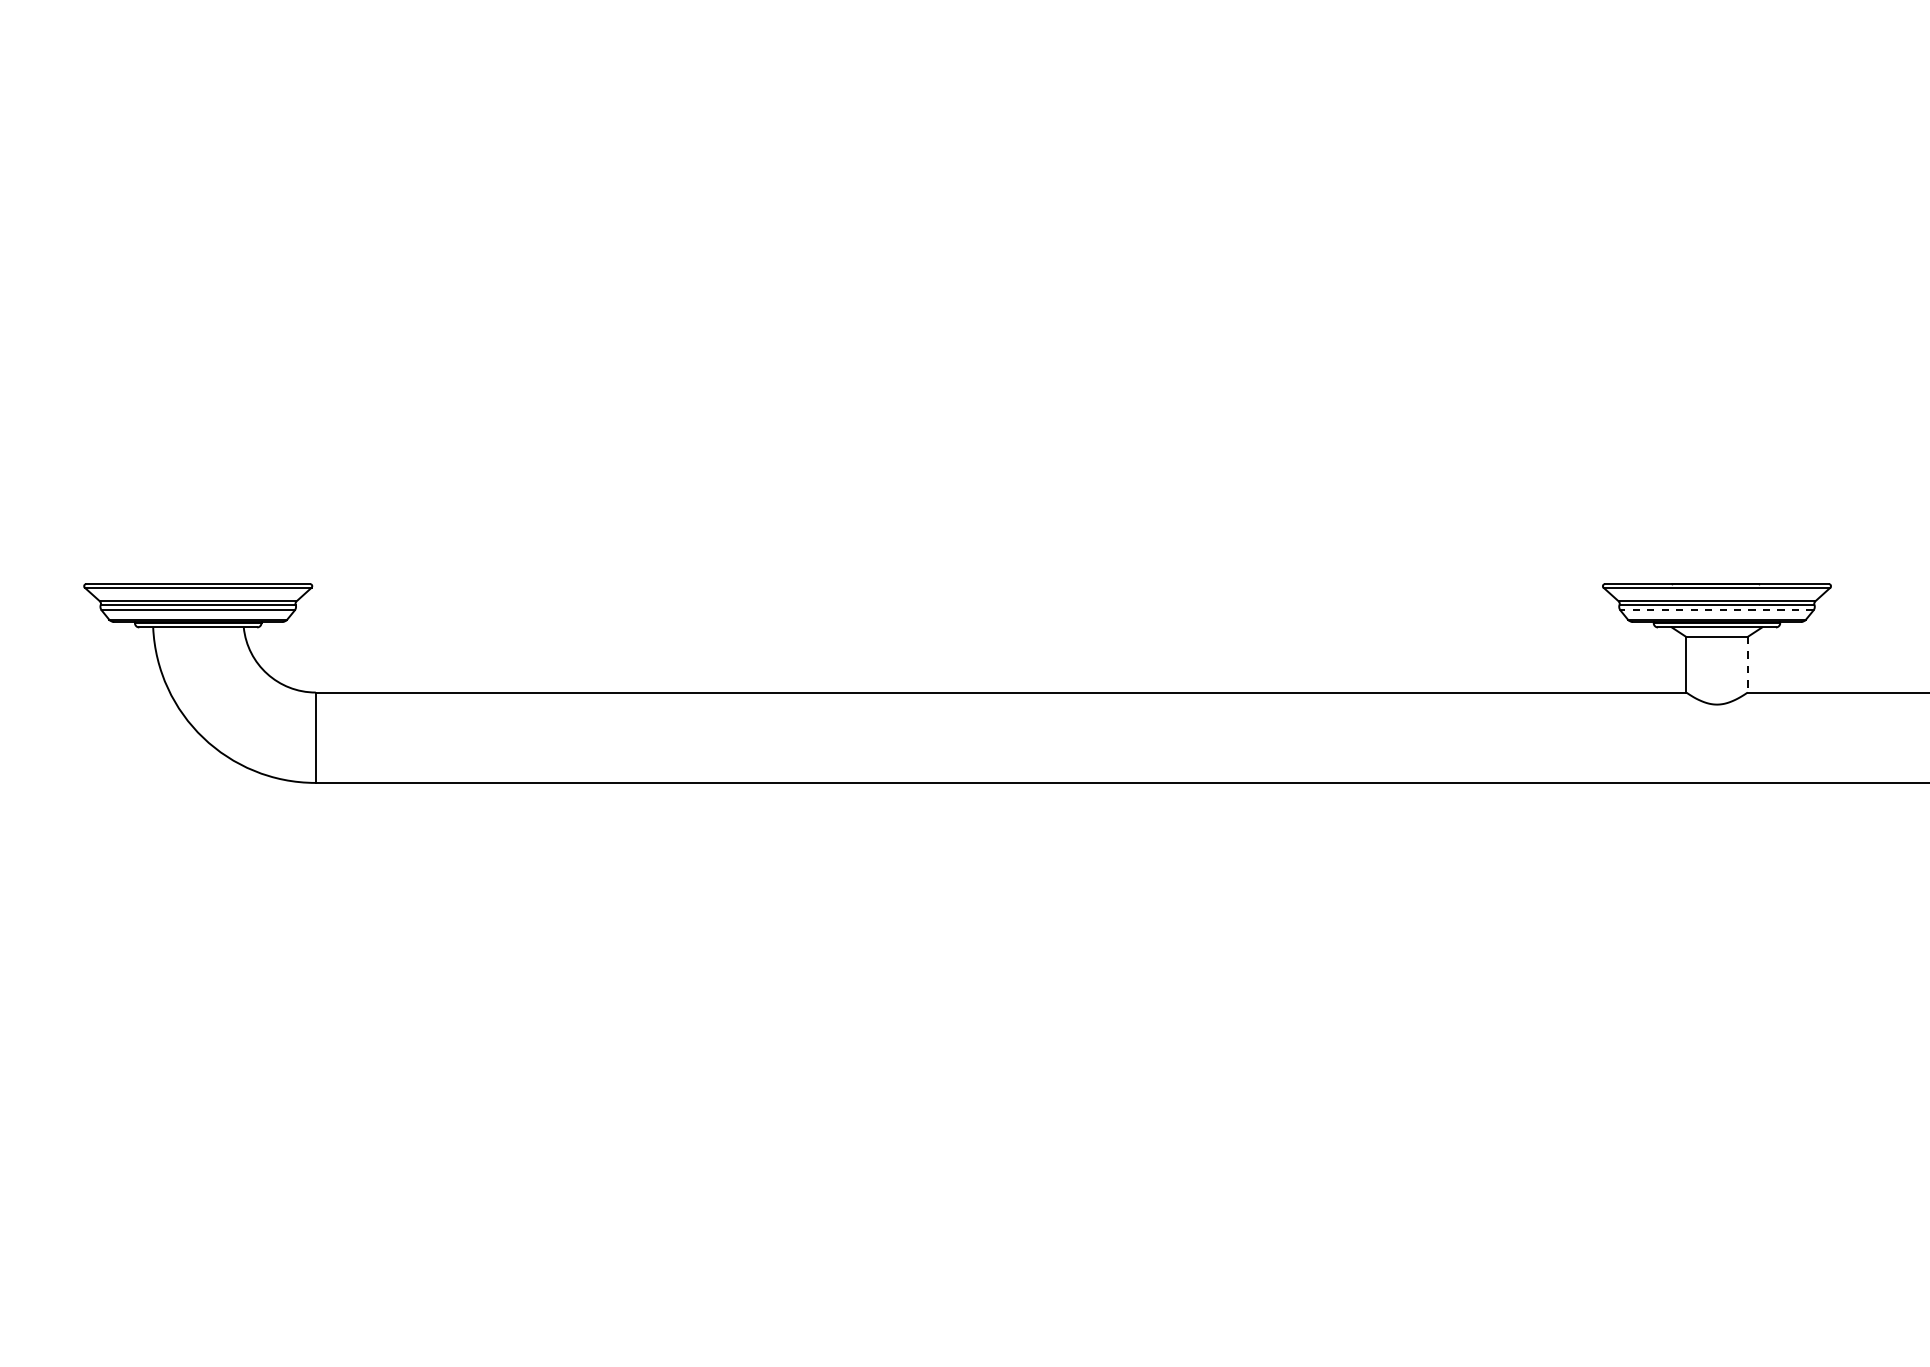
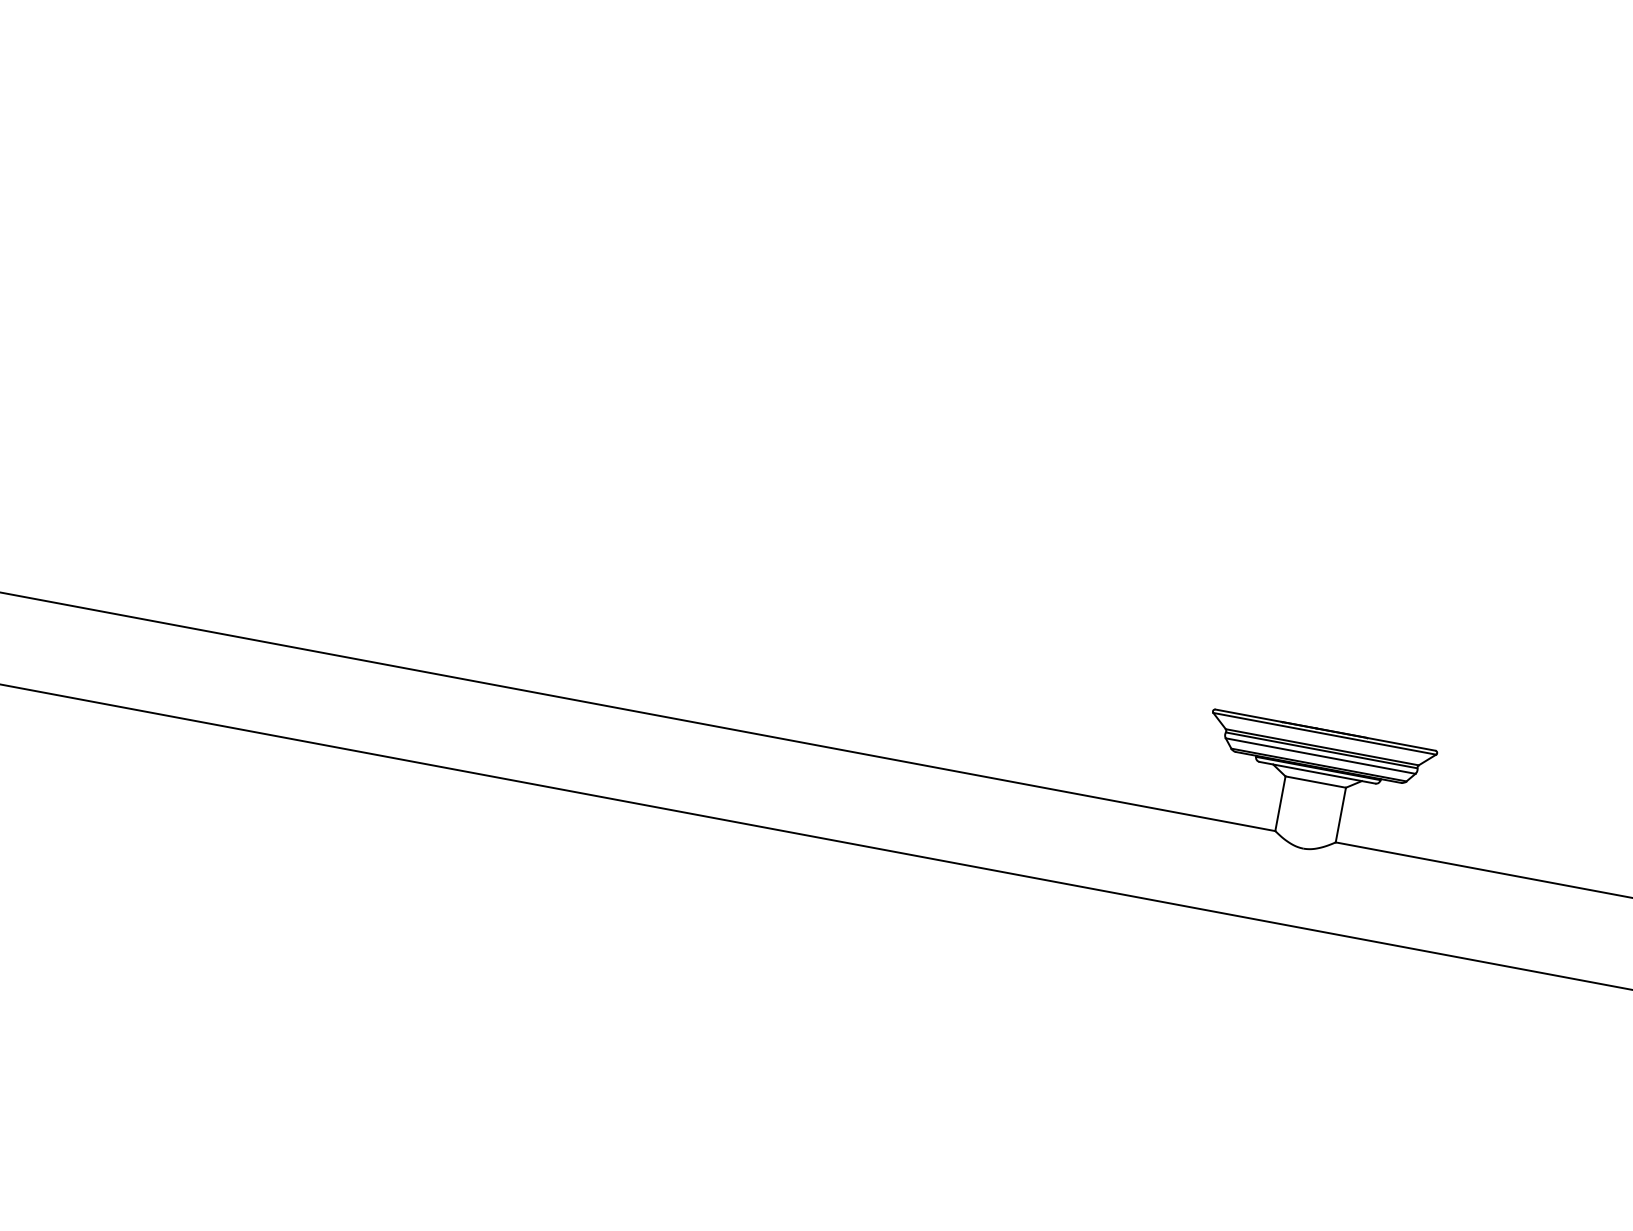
line: (1717, 610) -> (1321, 756), dashed -> solid
line: (1747, 664) -> (1340, 814), dashed -> solid

